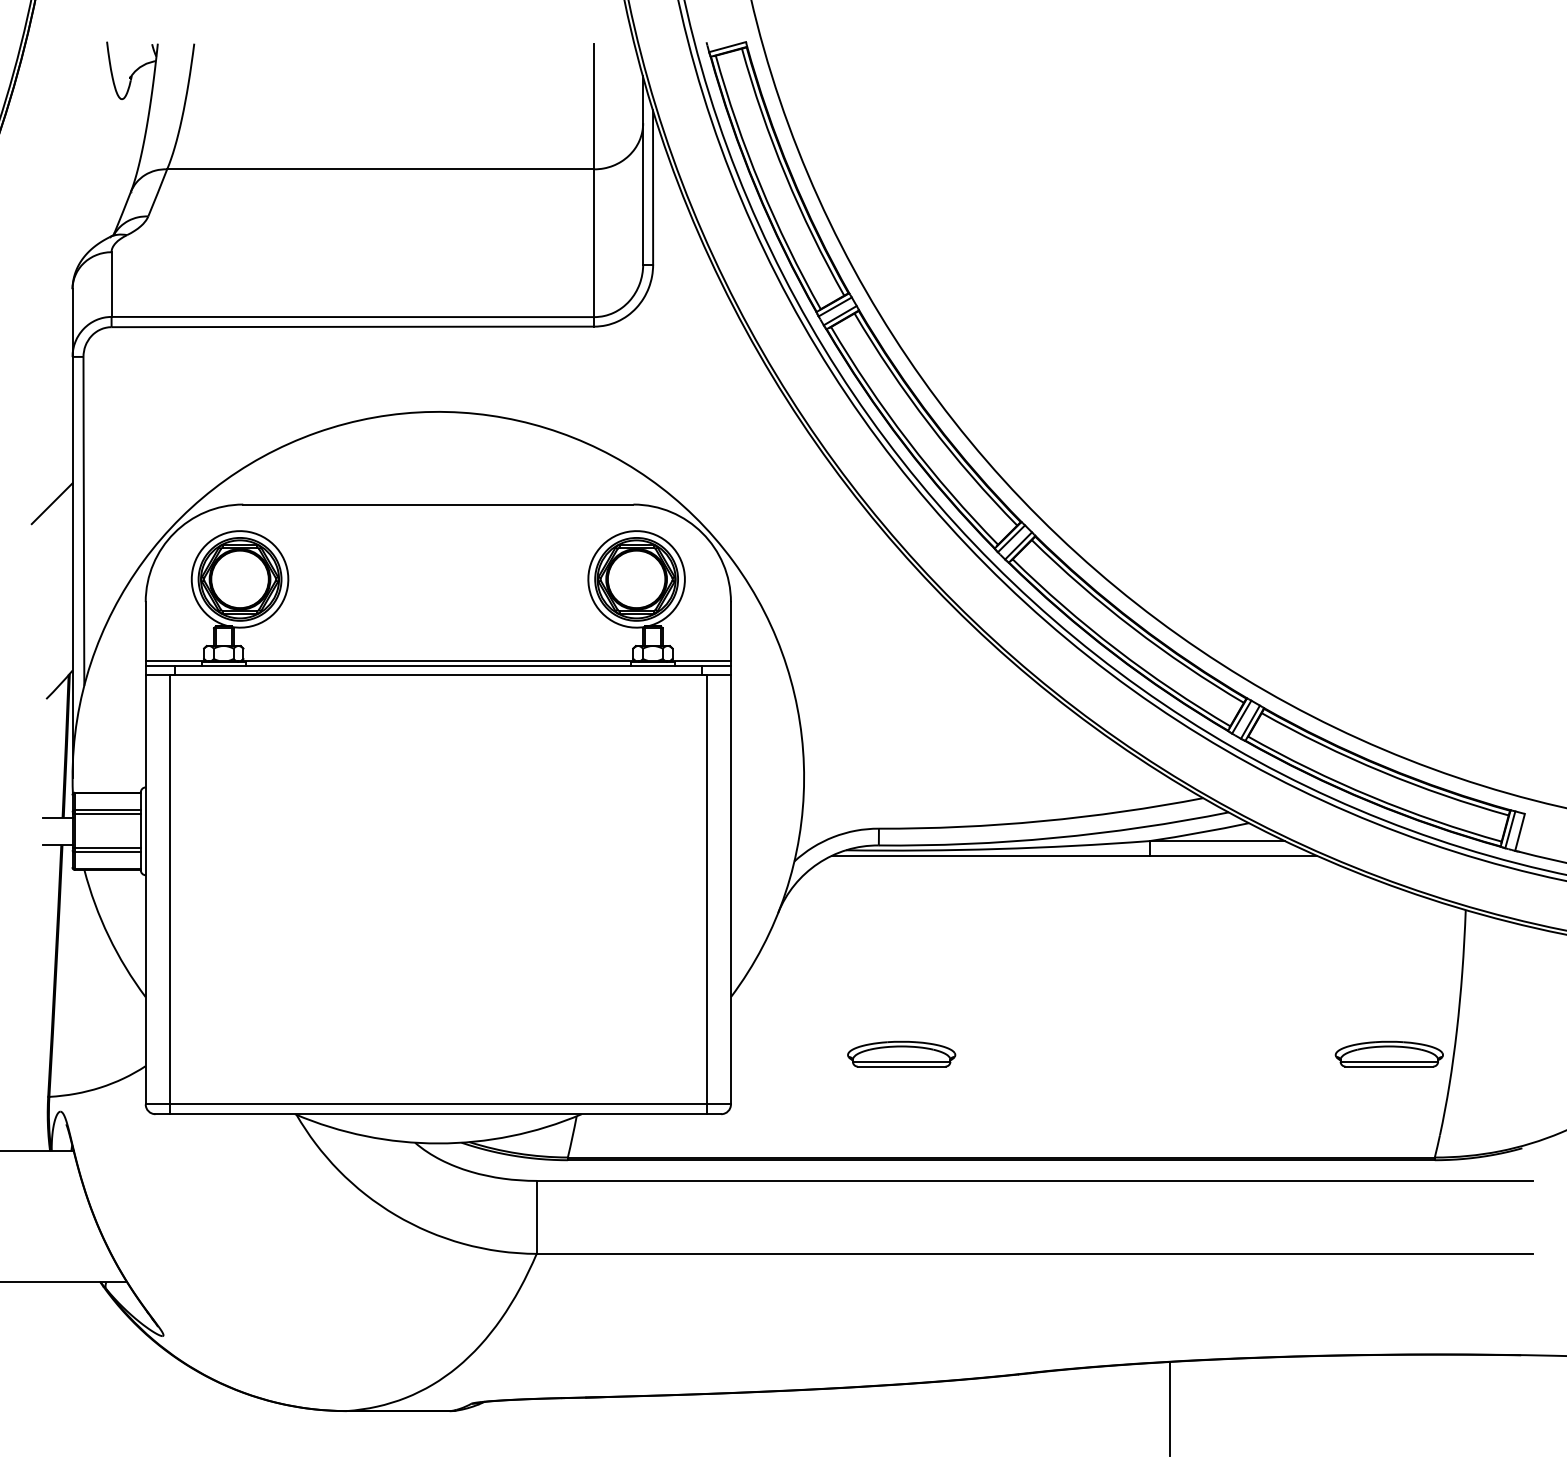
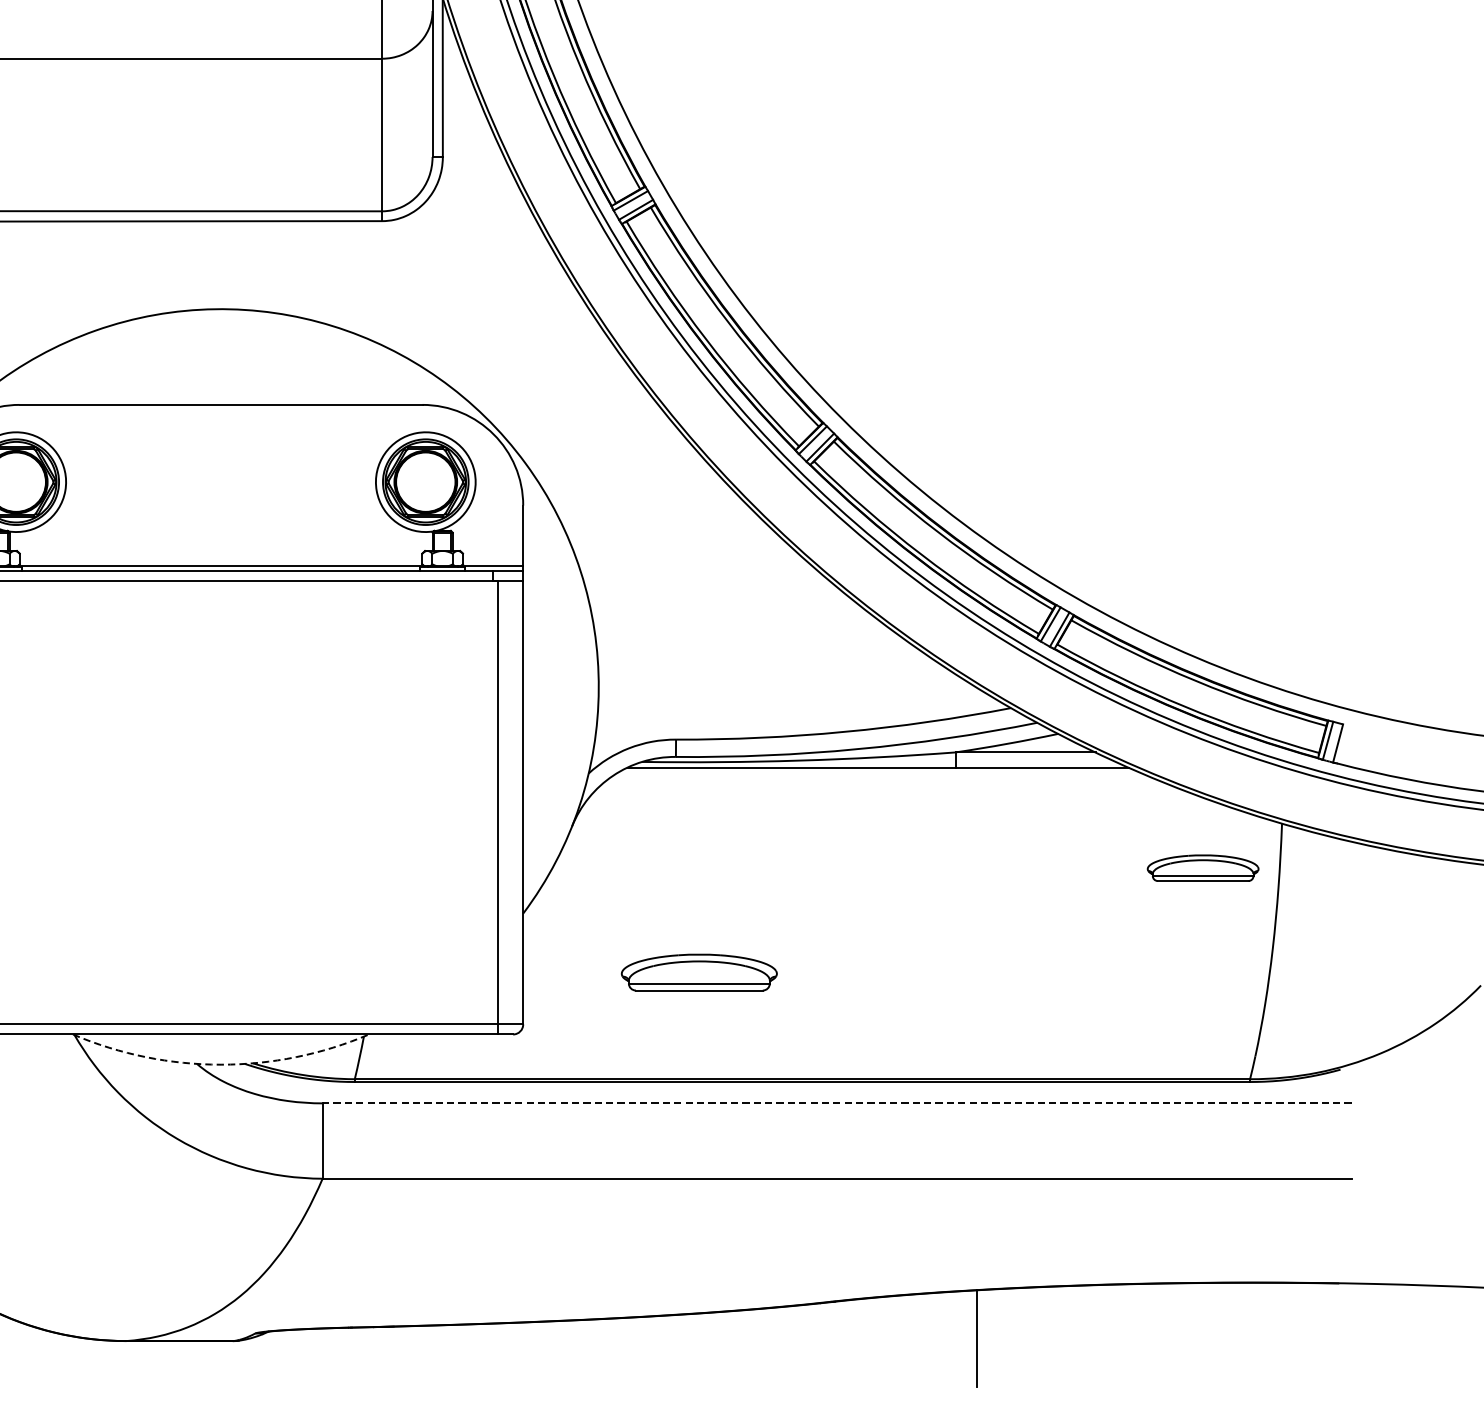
part: (901, 1053) -> (699, 971), size x1.4
part: (1388, 1053) -> (1202, 867), moved
arc: (438, 1143) -> (221, 1064), solid -> dashed
line: (1034, 1180) -> (836, 1102), solid -> dashed

